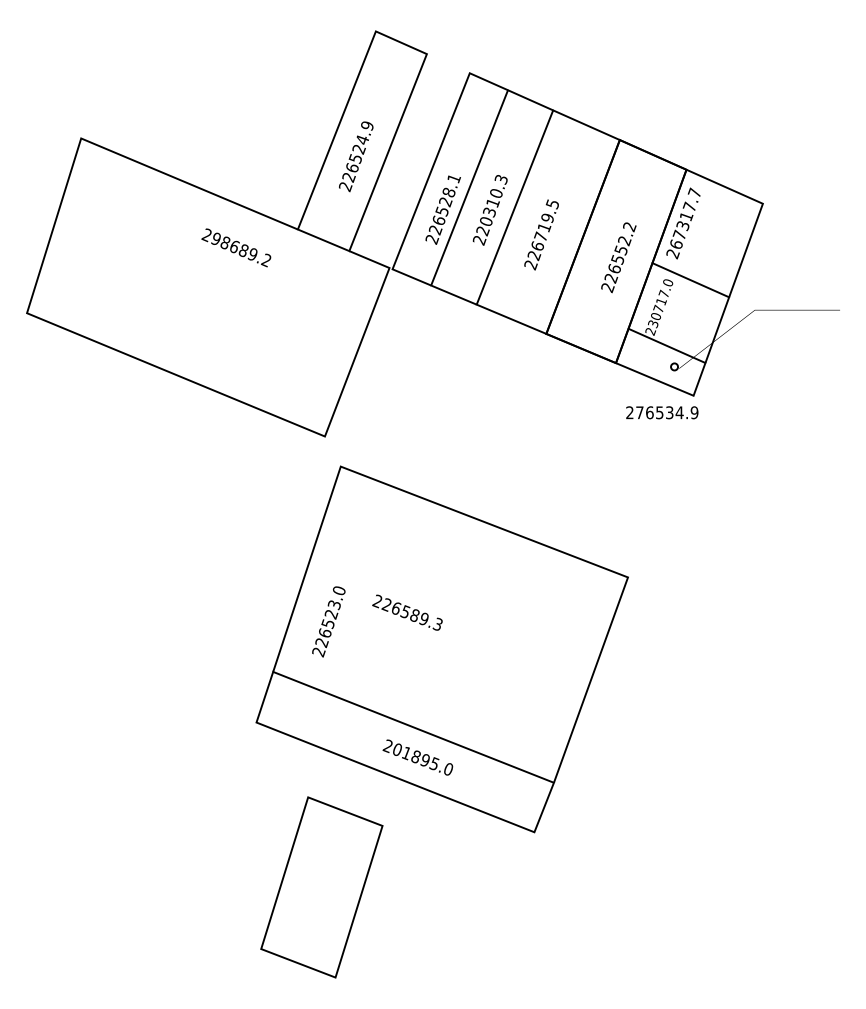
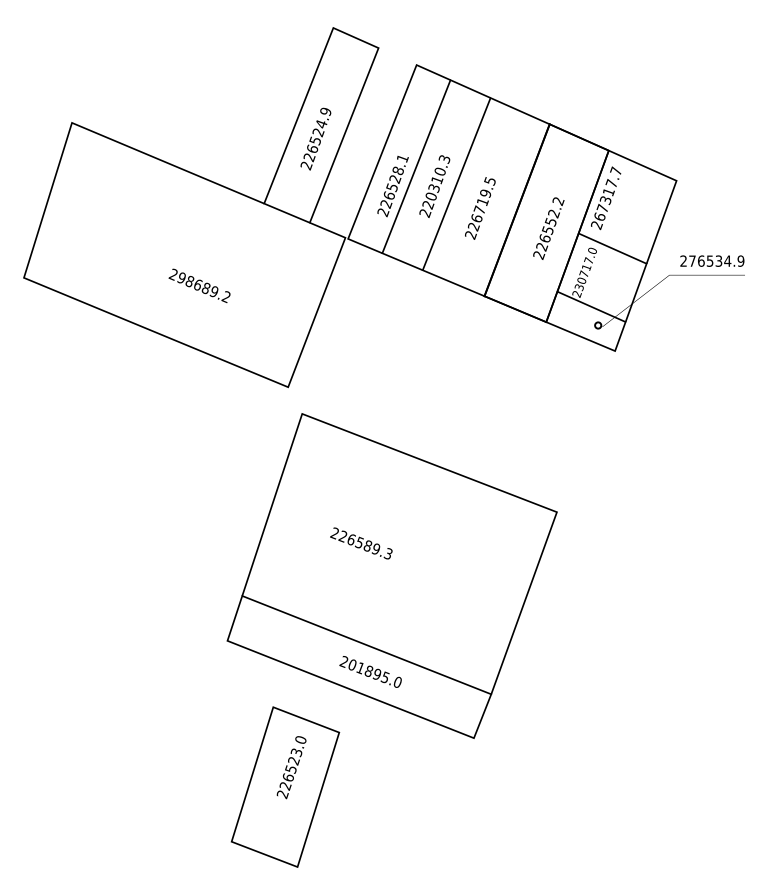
text: (236, 247) -> (199, 285), moved
text: (662, 412) -> (712, 260), moved
text: (328, 621) -> (291, 767), moved

